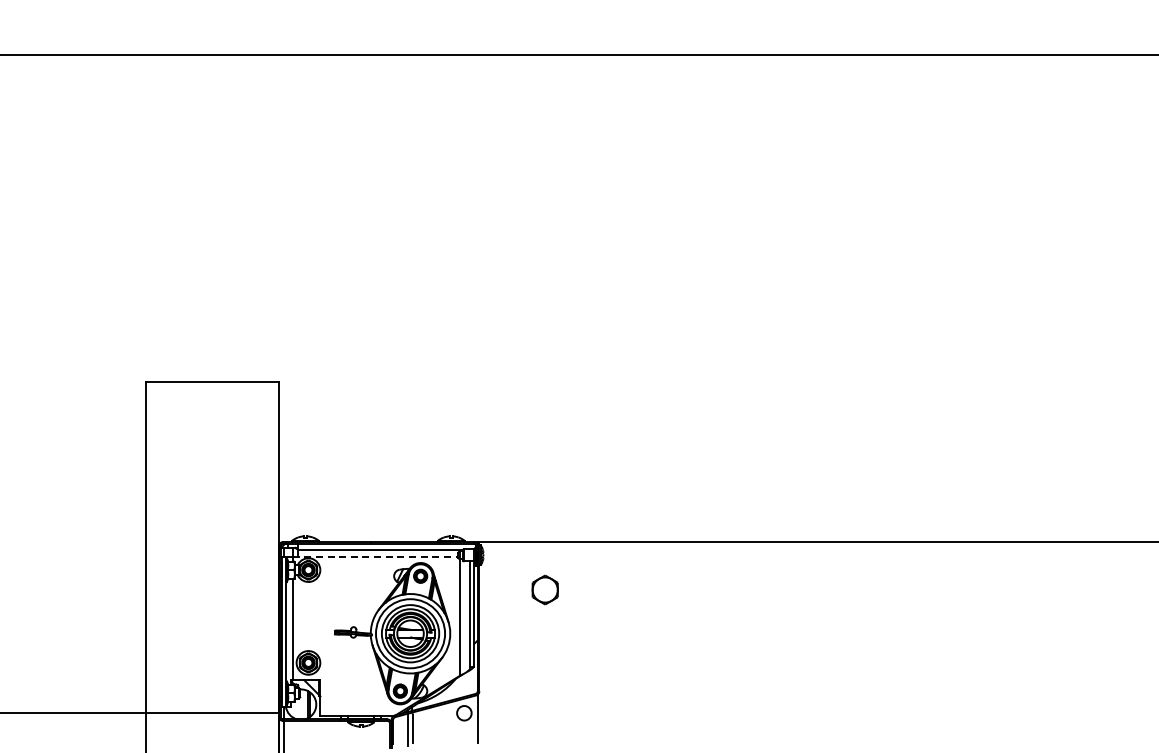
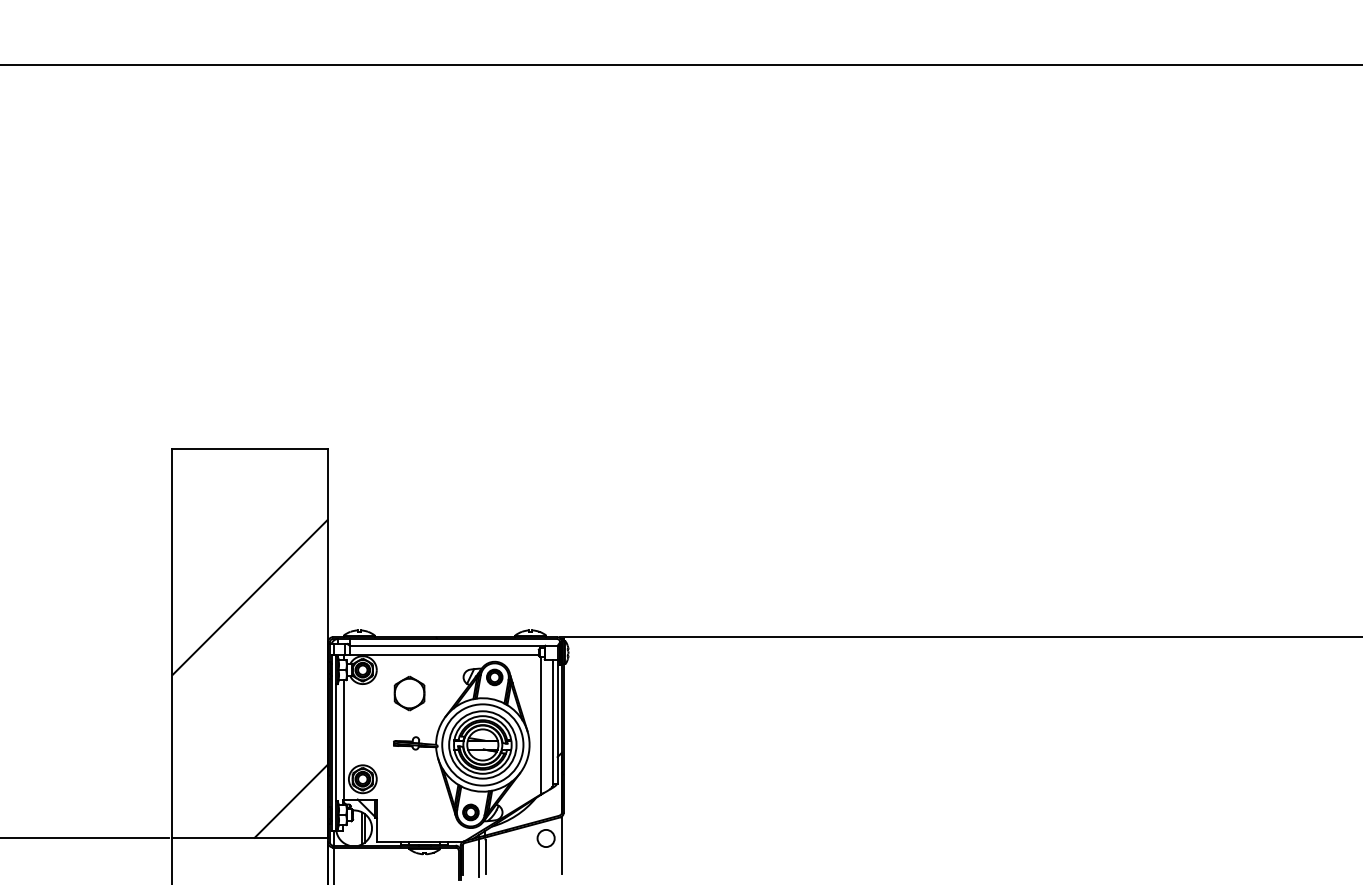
line: (375, 556) -> (441, 654), dashed -> solid
hatch: (212, 577) -> (249, 678), added
part: (544, 589) -> (408, 692), moved

